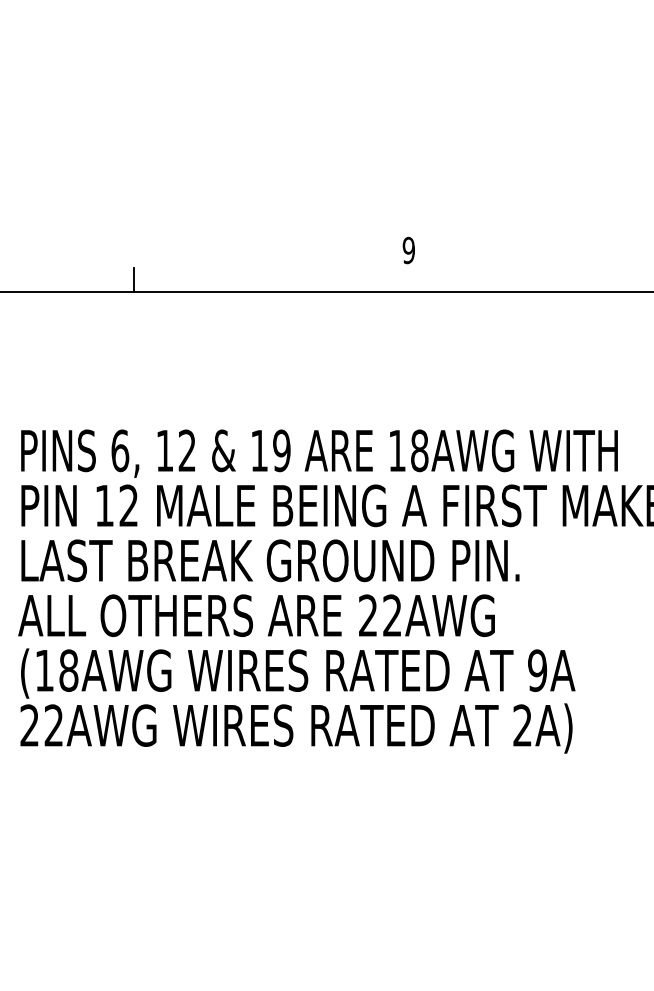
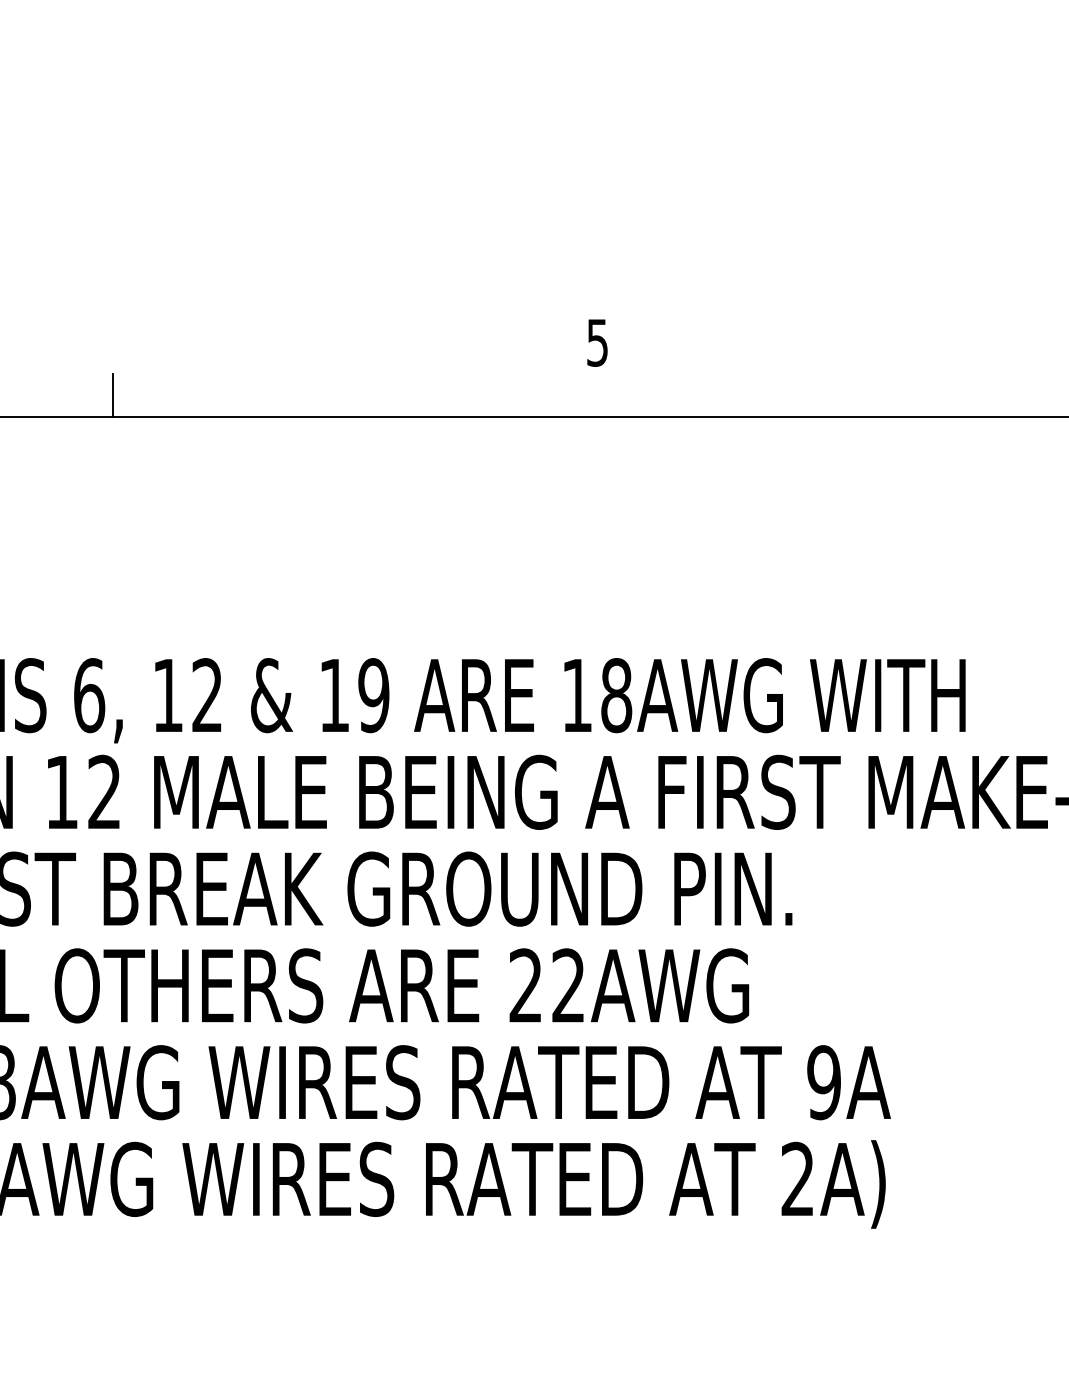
text: (408, 249) -> (596, 341), 9 -> 5

